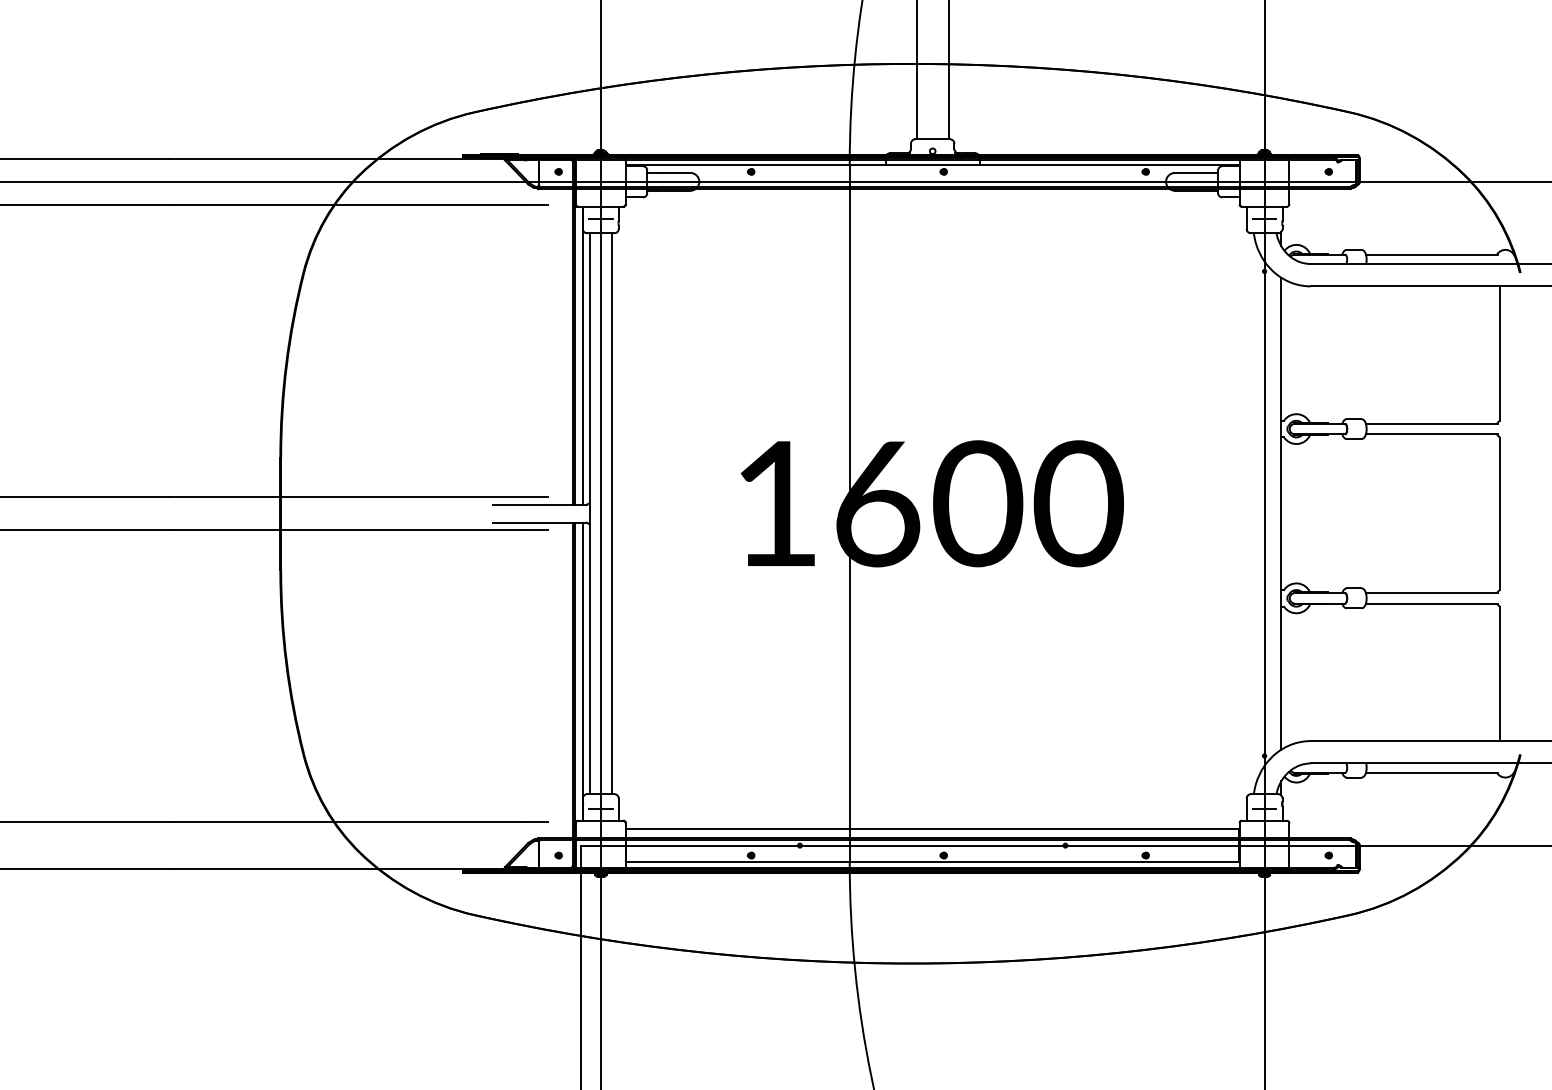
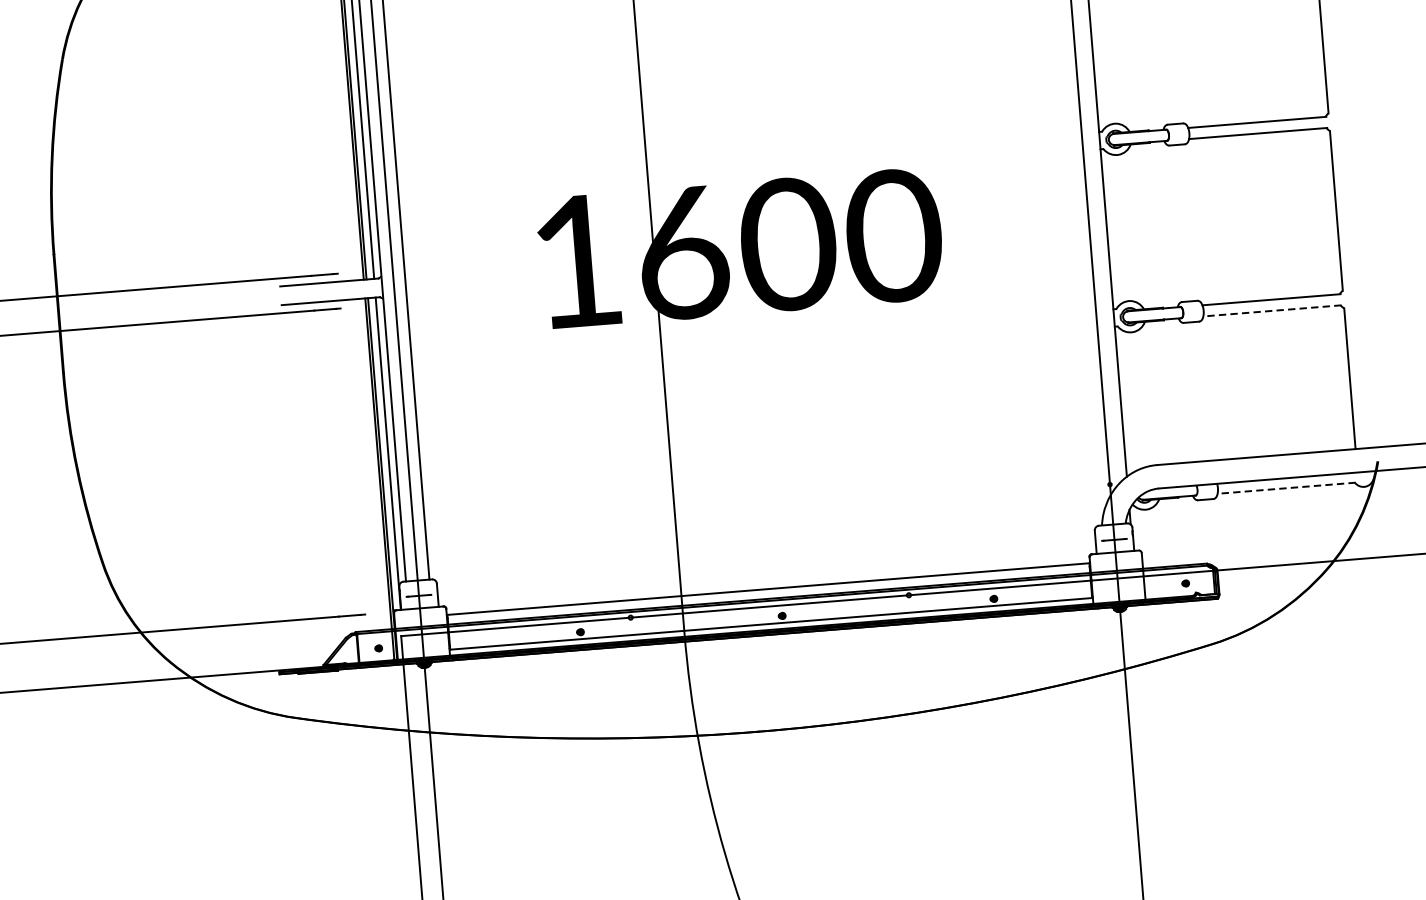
line: (1431, 603) -> (1272, 310), solid -> dashed
line: (1431, 772) -> (1286, 487), solid -> dashed

